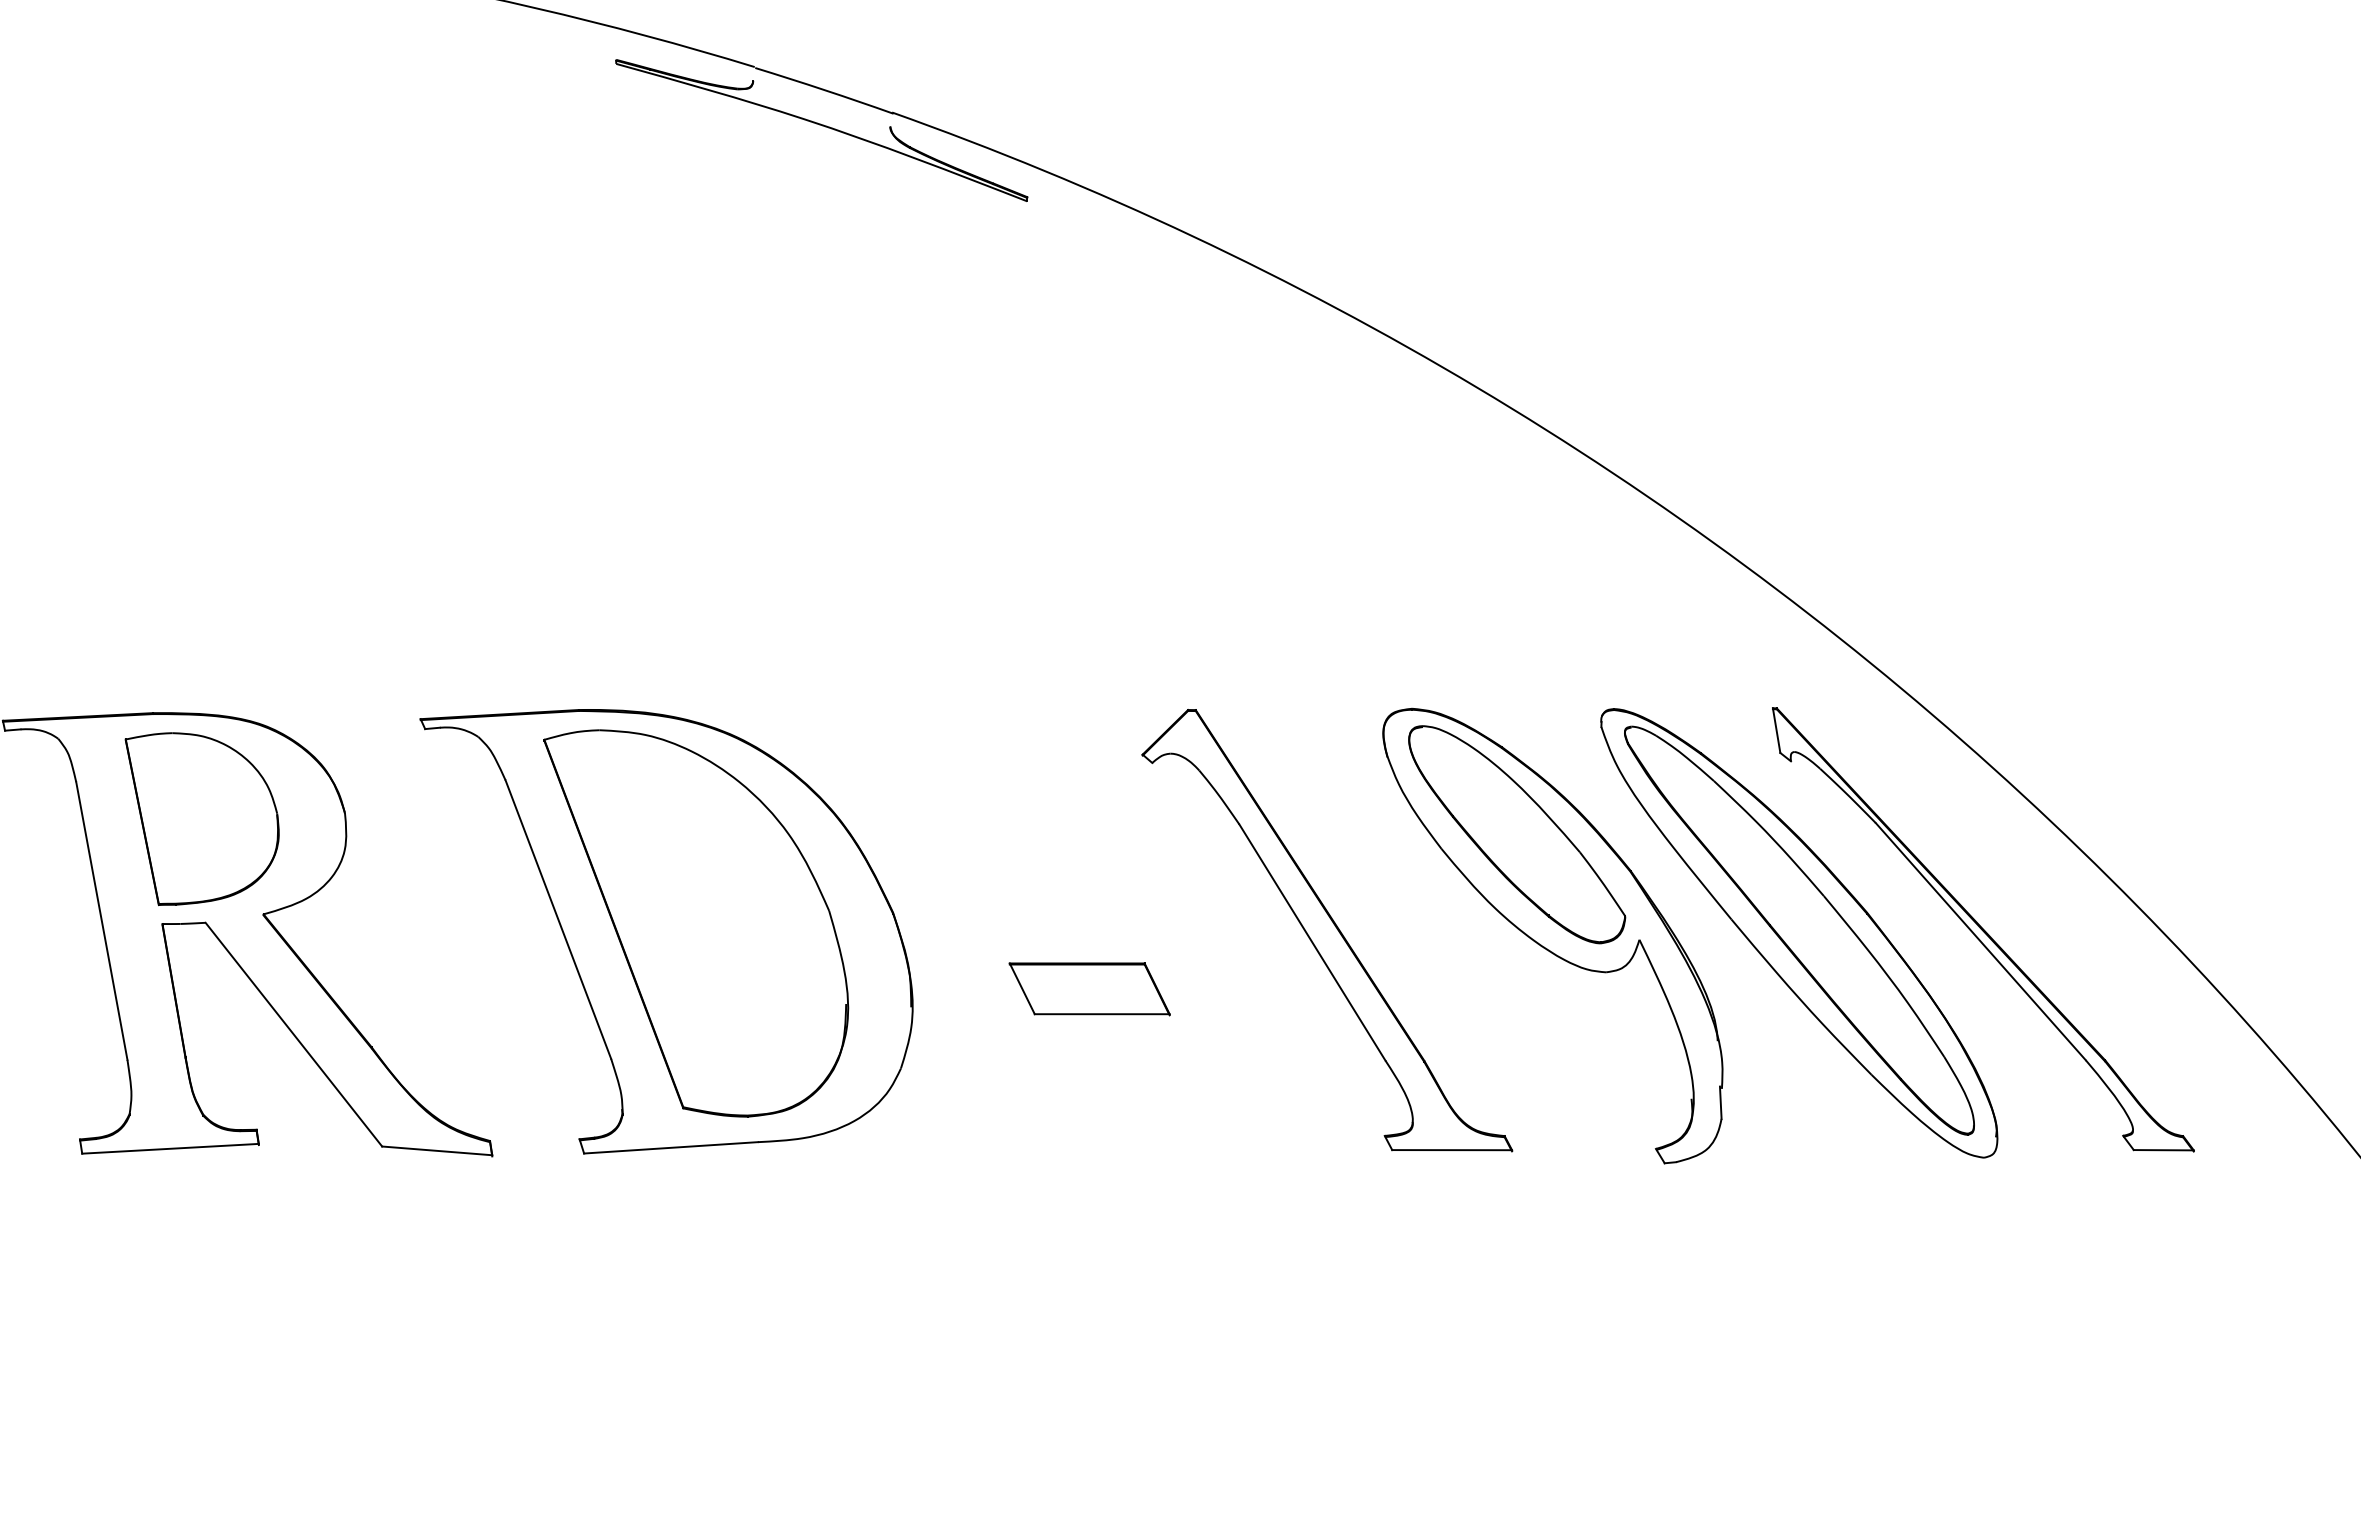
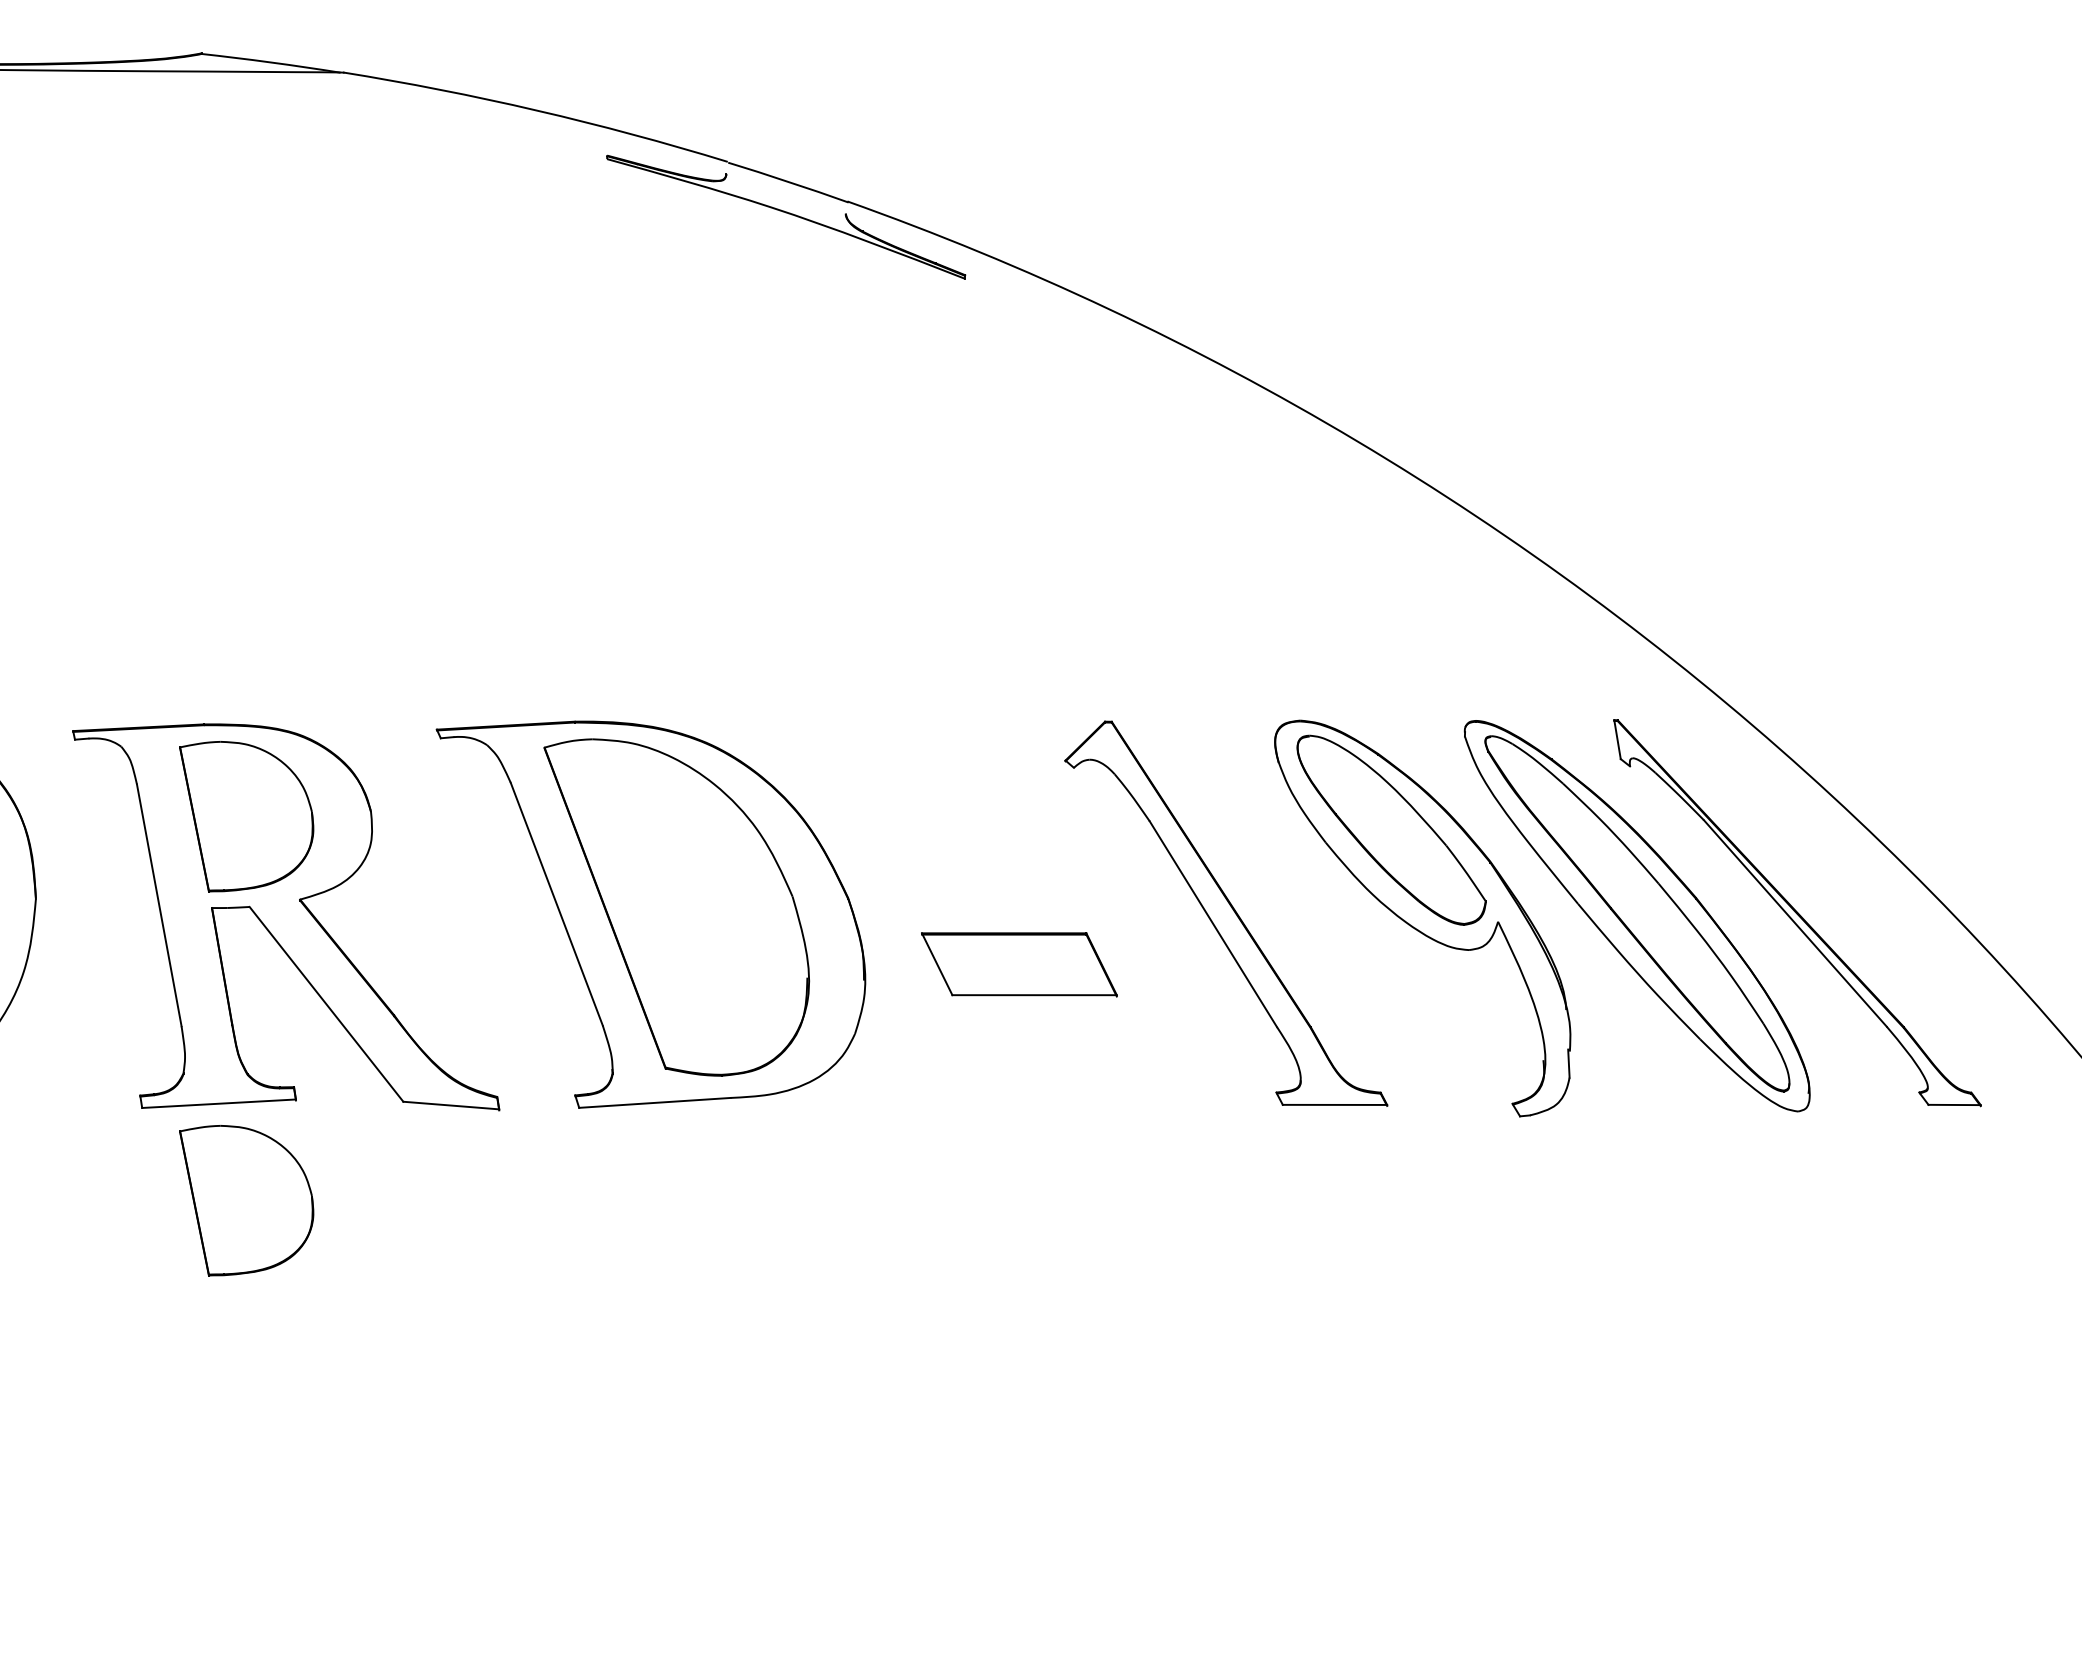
part: (1089, 988) -> (1019, 964), size x1.4
part: (202, 1259) -> (246, 1200), added

